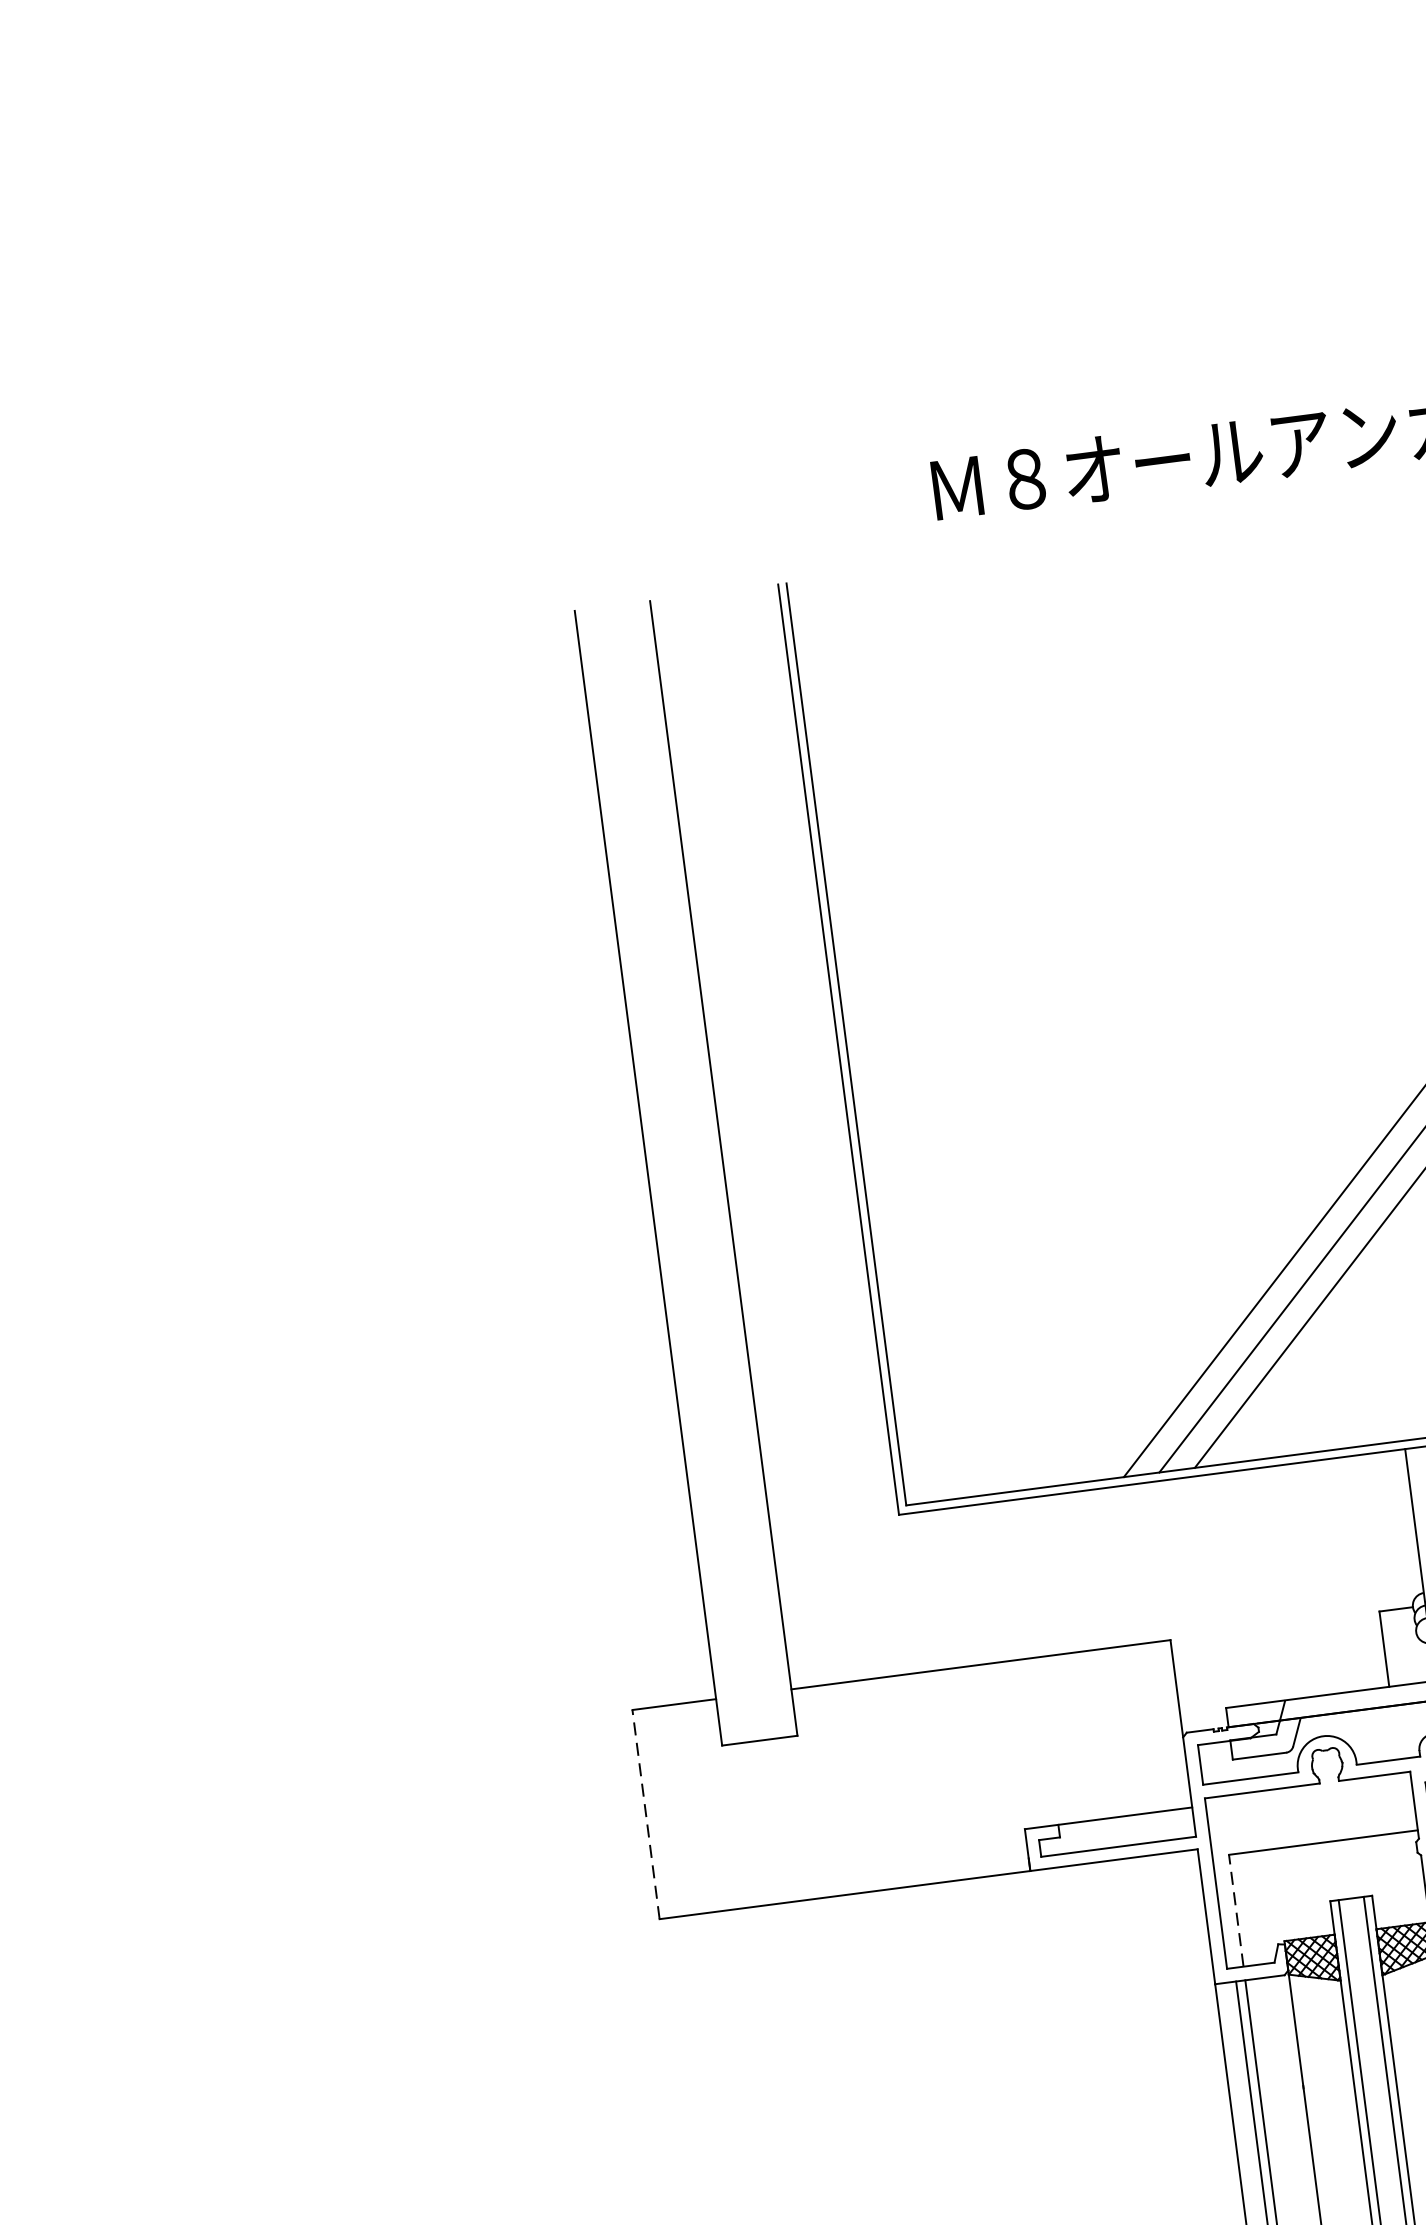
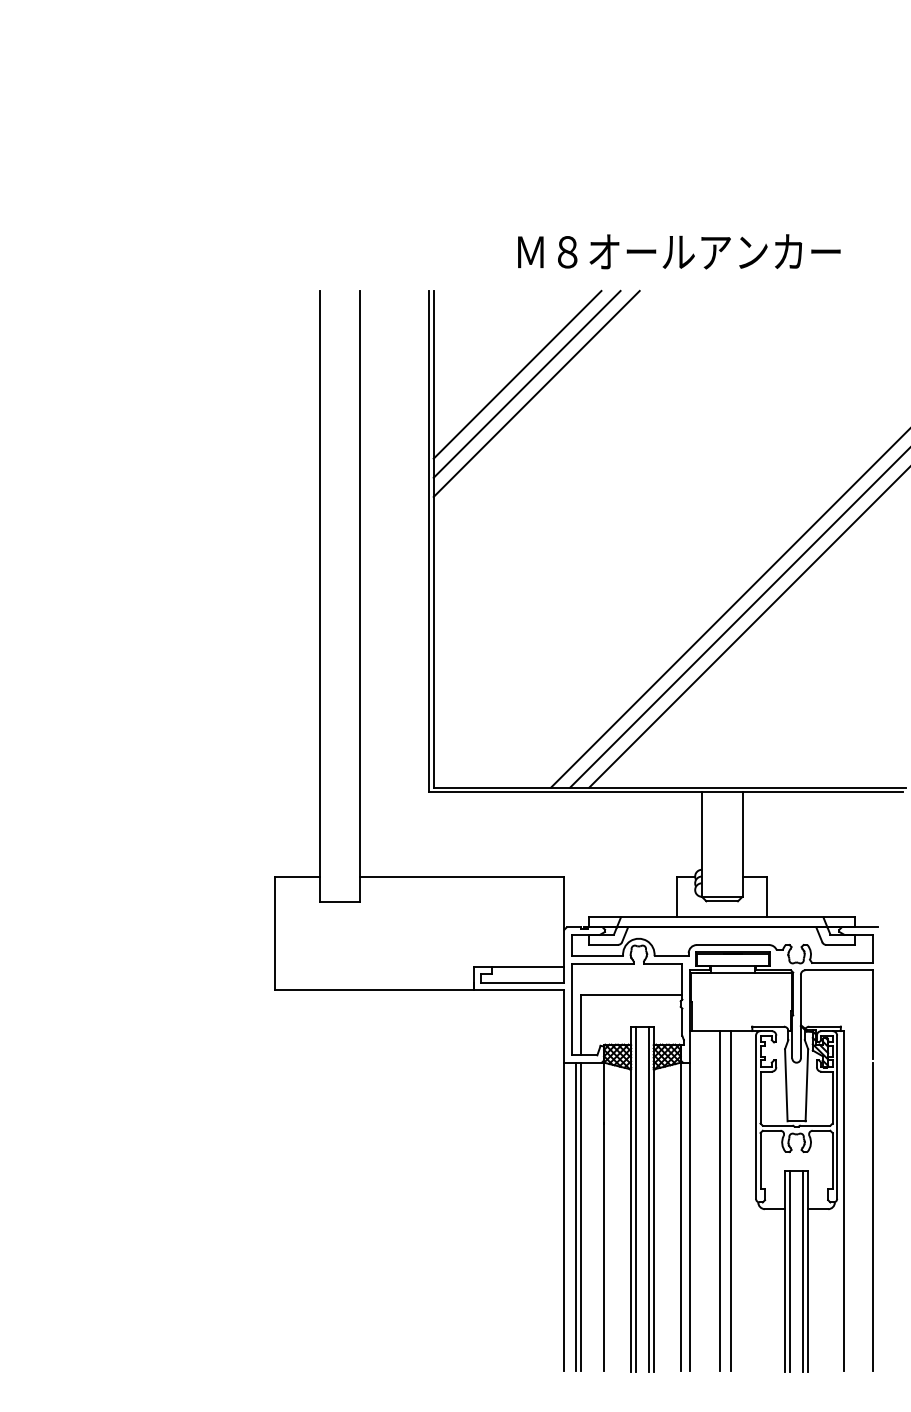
line: (962, 718) -> (517, 374), added
line: (981, 732) -> (526, 383), added
line: (1002, 748) -> (536, 393), added
line: (645, 1814) -> (274, 933), dashed -> solid
line: (1235, 1909) -> (580, 1024), dashed -> solid

